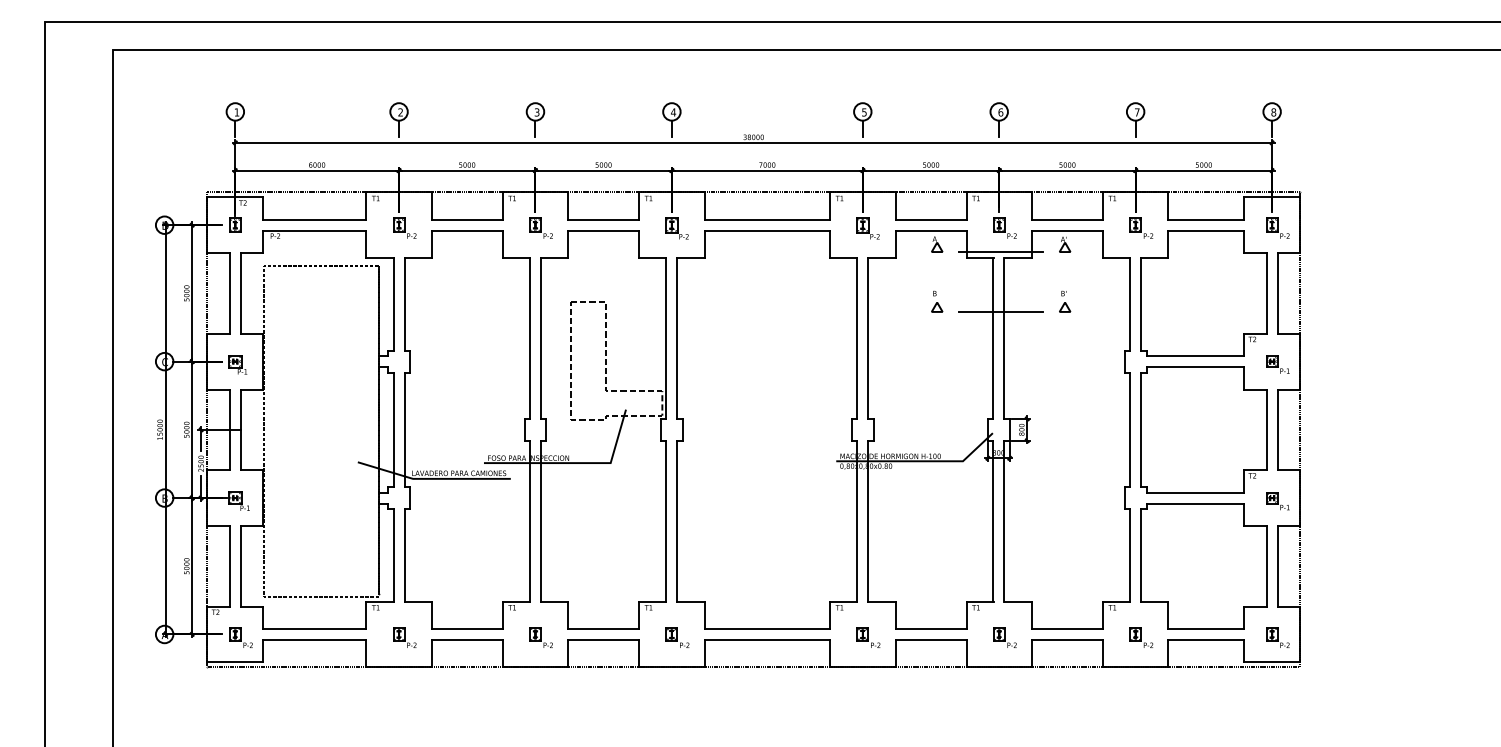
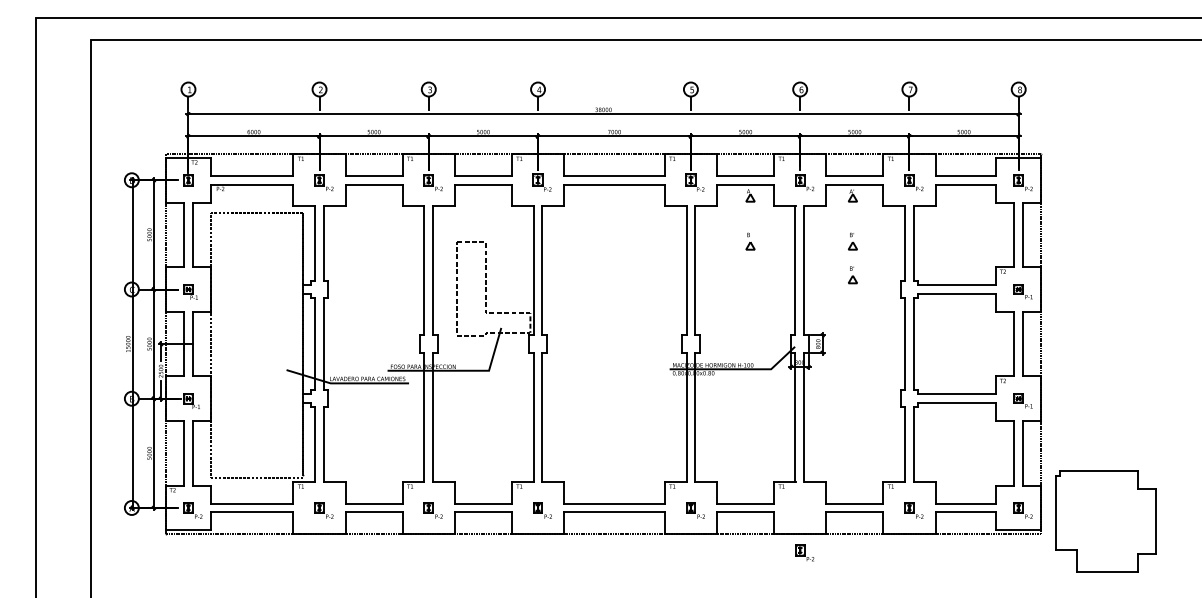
line: (1001, 252) -> (802, 202), removed
line: (1001, 311) -> (802, 249), removed
part: (1065, 343) -> (853, 274), added
part: (1004, 637) -> (804, 552), moved
part: (1380, 651) -> (1105, 521), added

